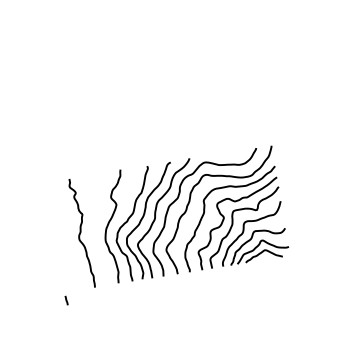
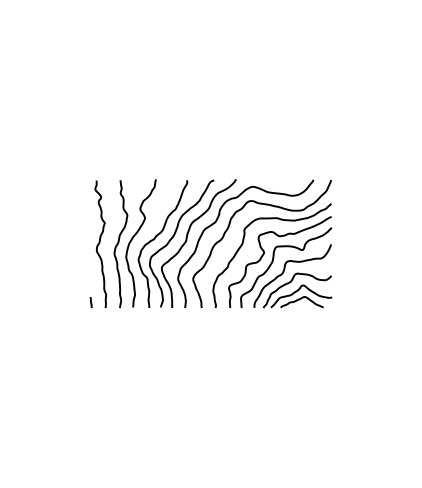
curve: (97, 231) -> (118, 244), added
curve: (66, 300) -> (90, 302), moved

